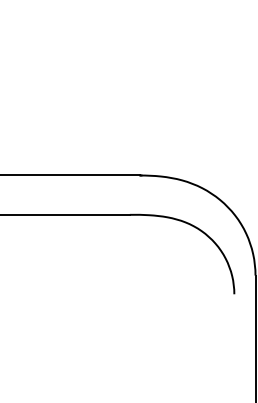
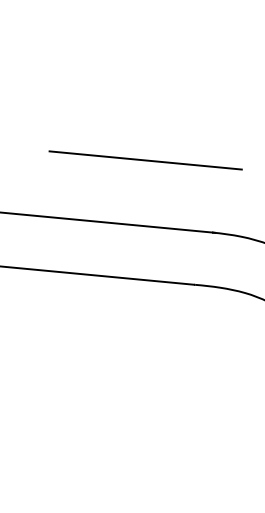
line: (85, 127) -> (144, 160), added

